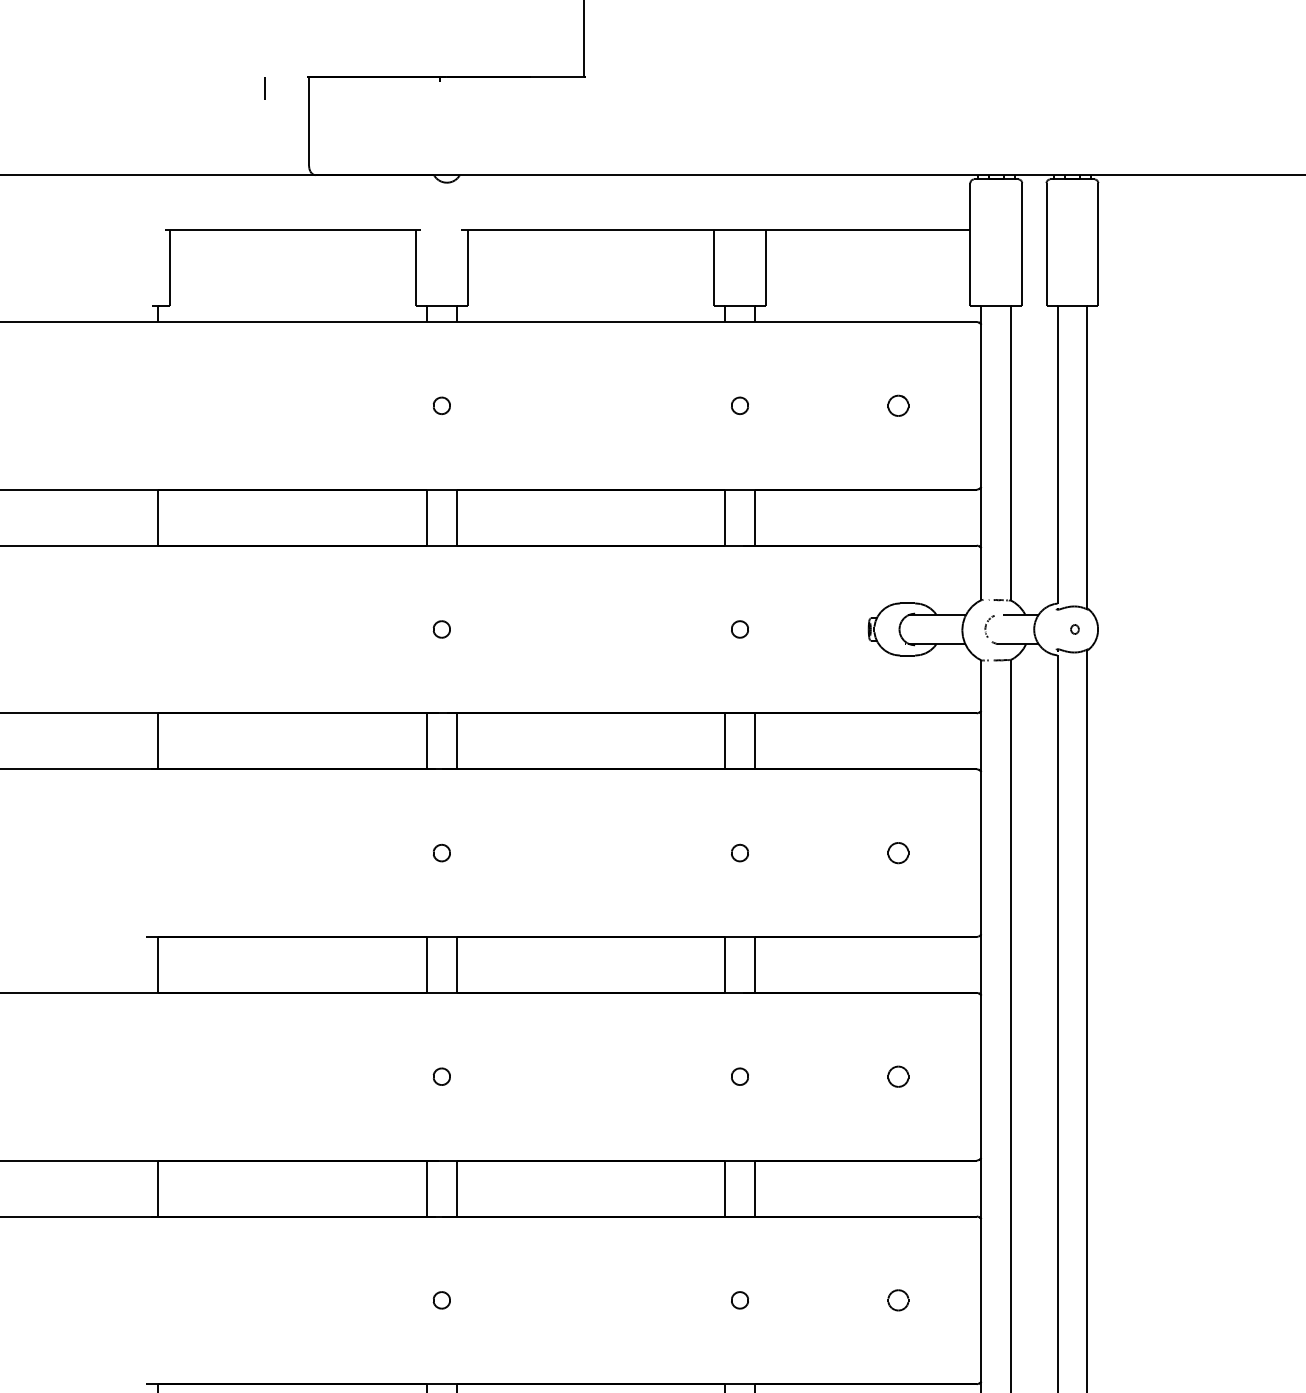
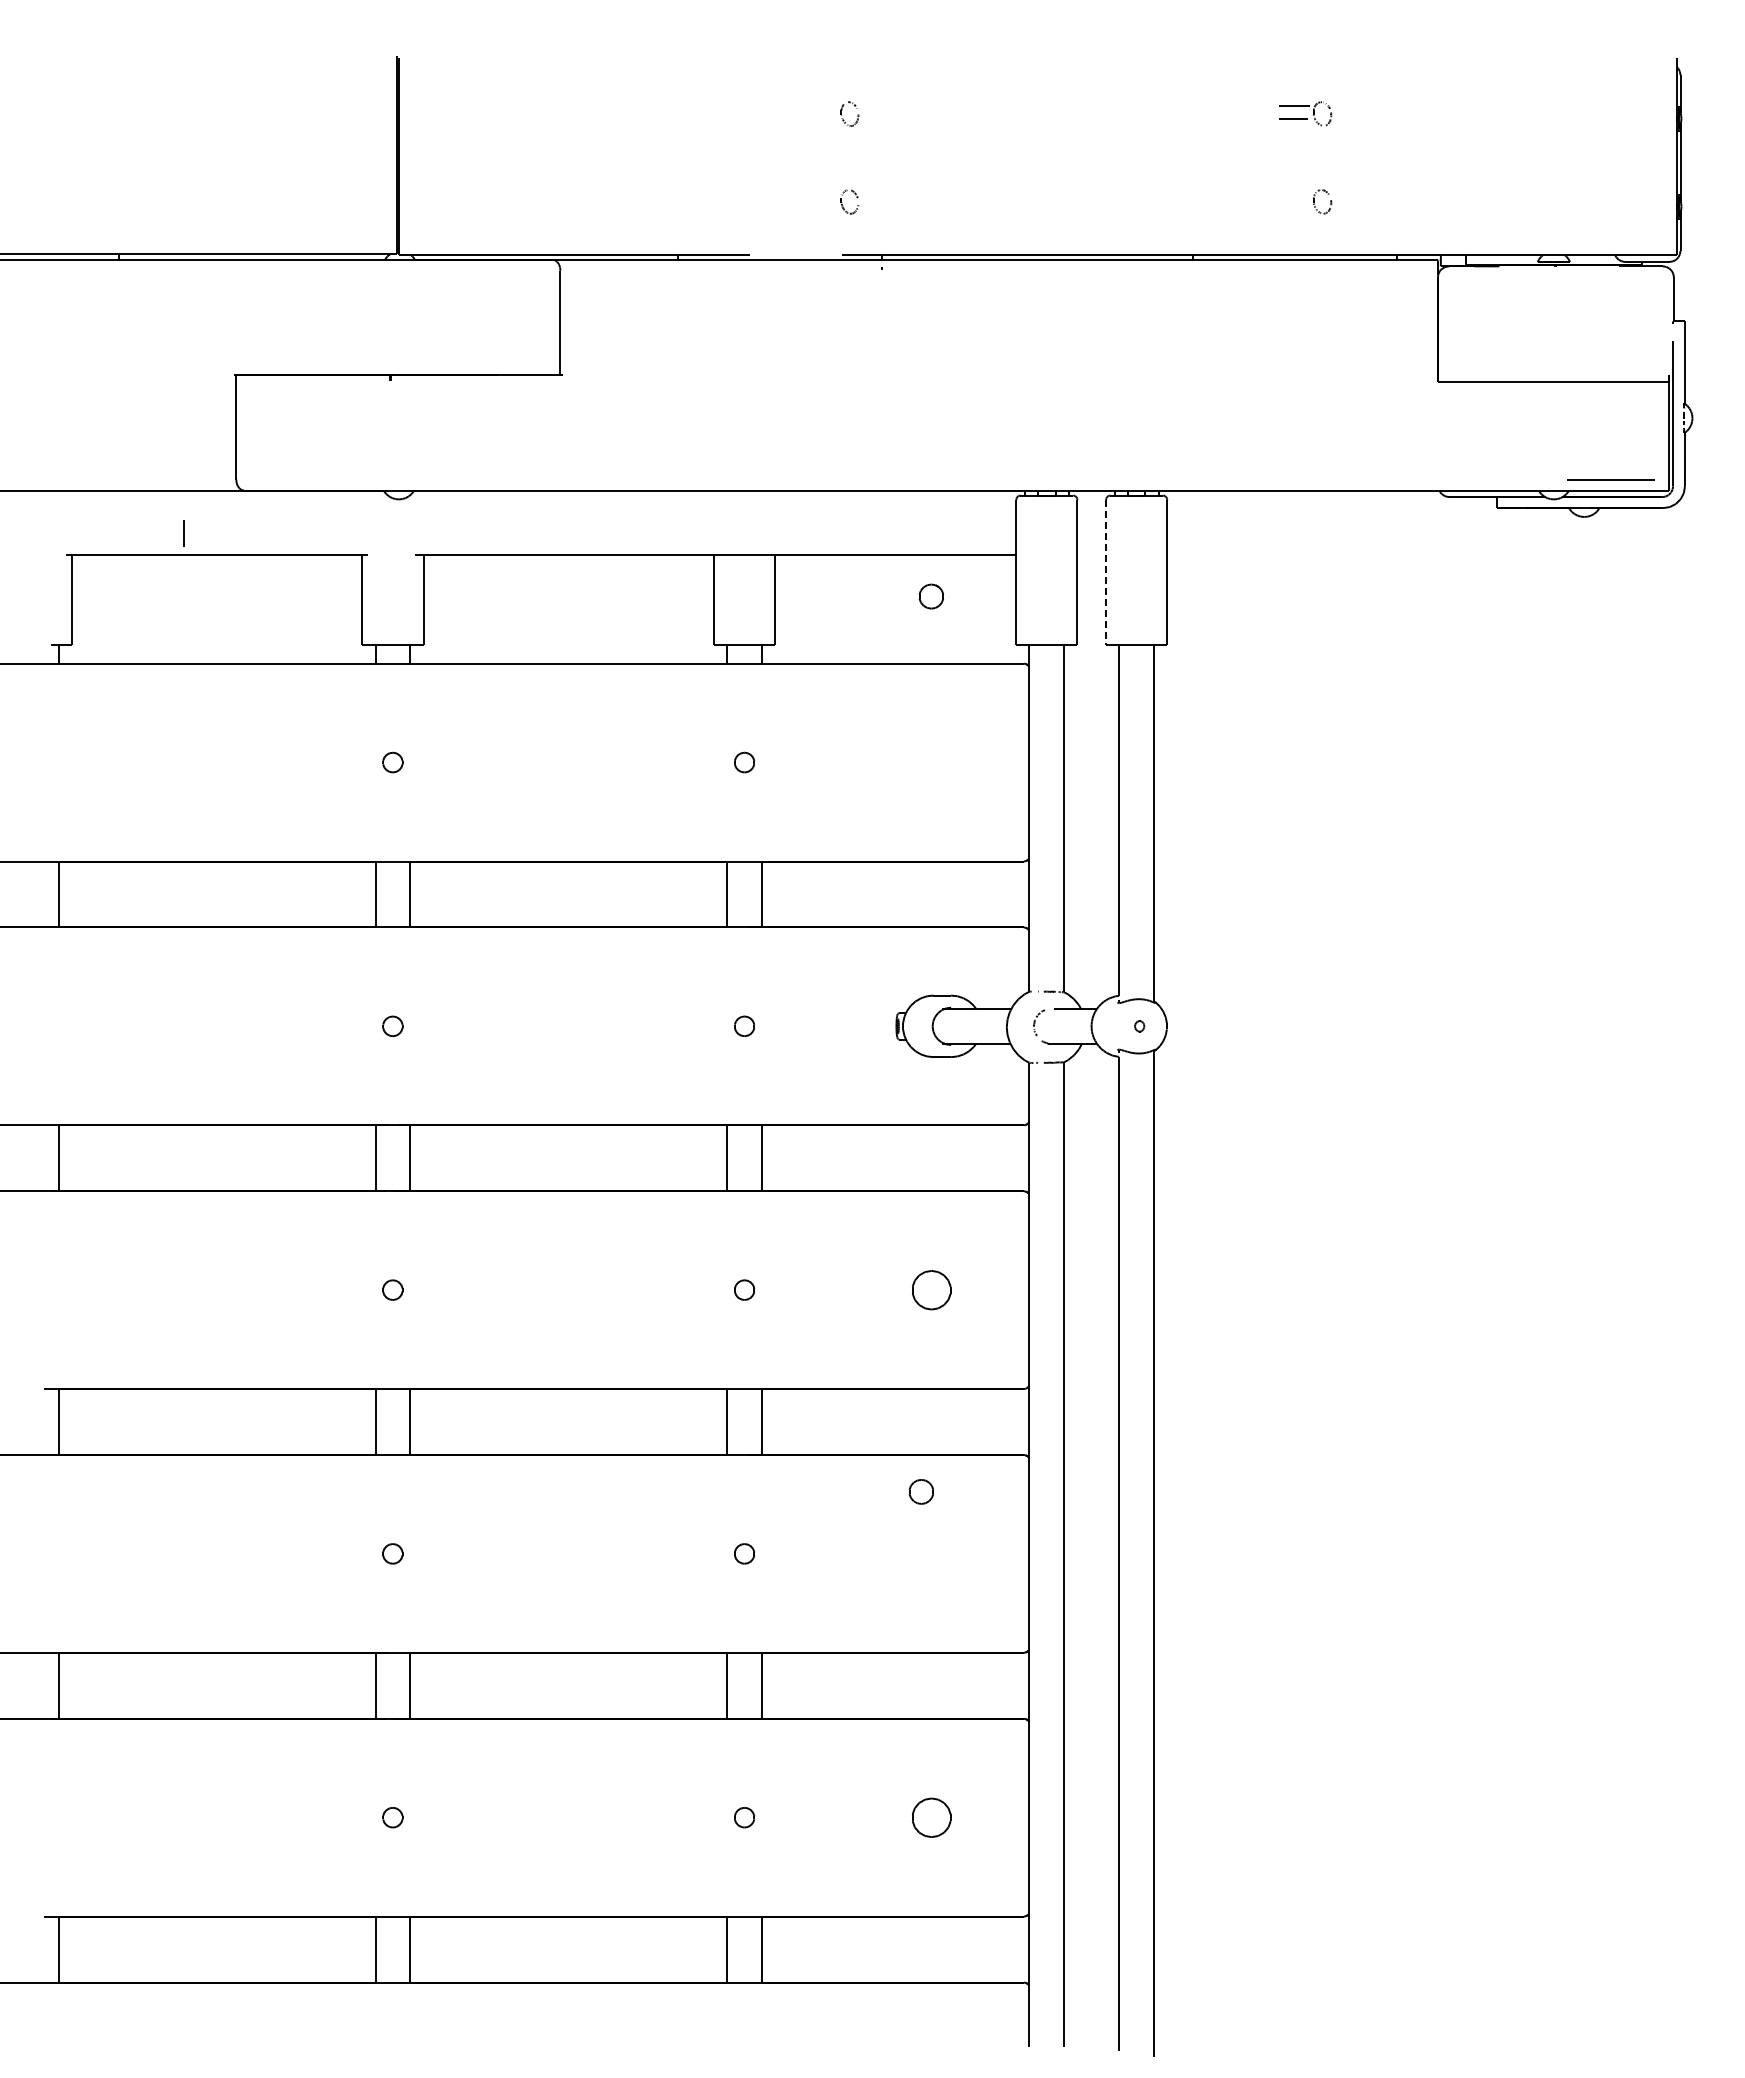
line: (264, 88) -> (183, 533), moved
line: (1046, 244) -> (1106, 572), solid -> dashed
part: (897, 405) -> (930, 596), moved
part: (897, 852) -> (930, 1289), size x1.6
part: (897, 1076) -> (920, 1491), moved
part: (897, 1300) -> (930, 1817), size x1.6

